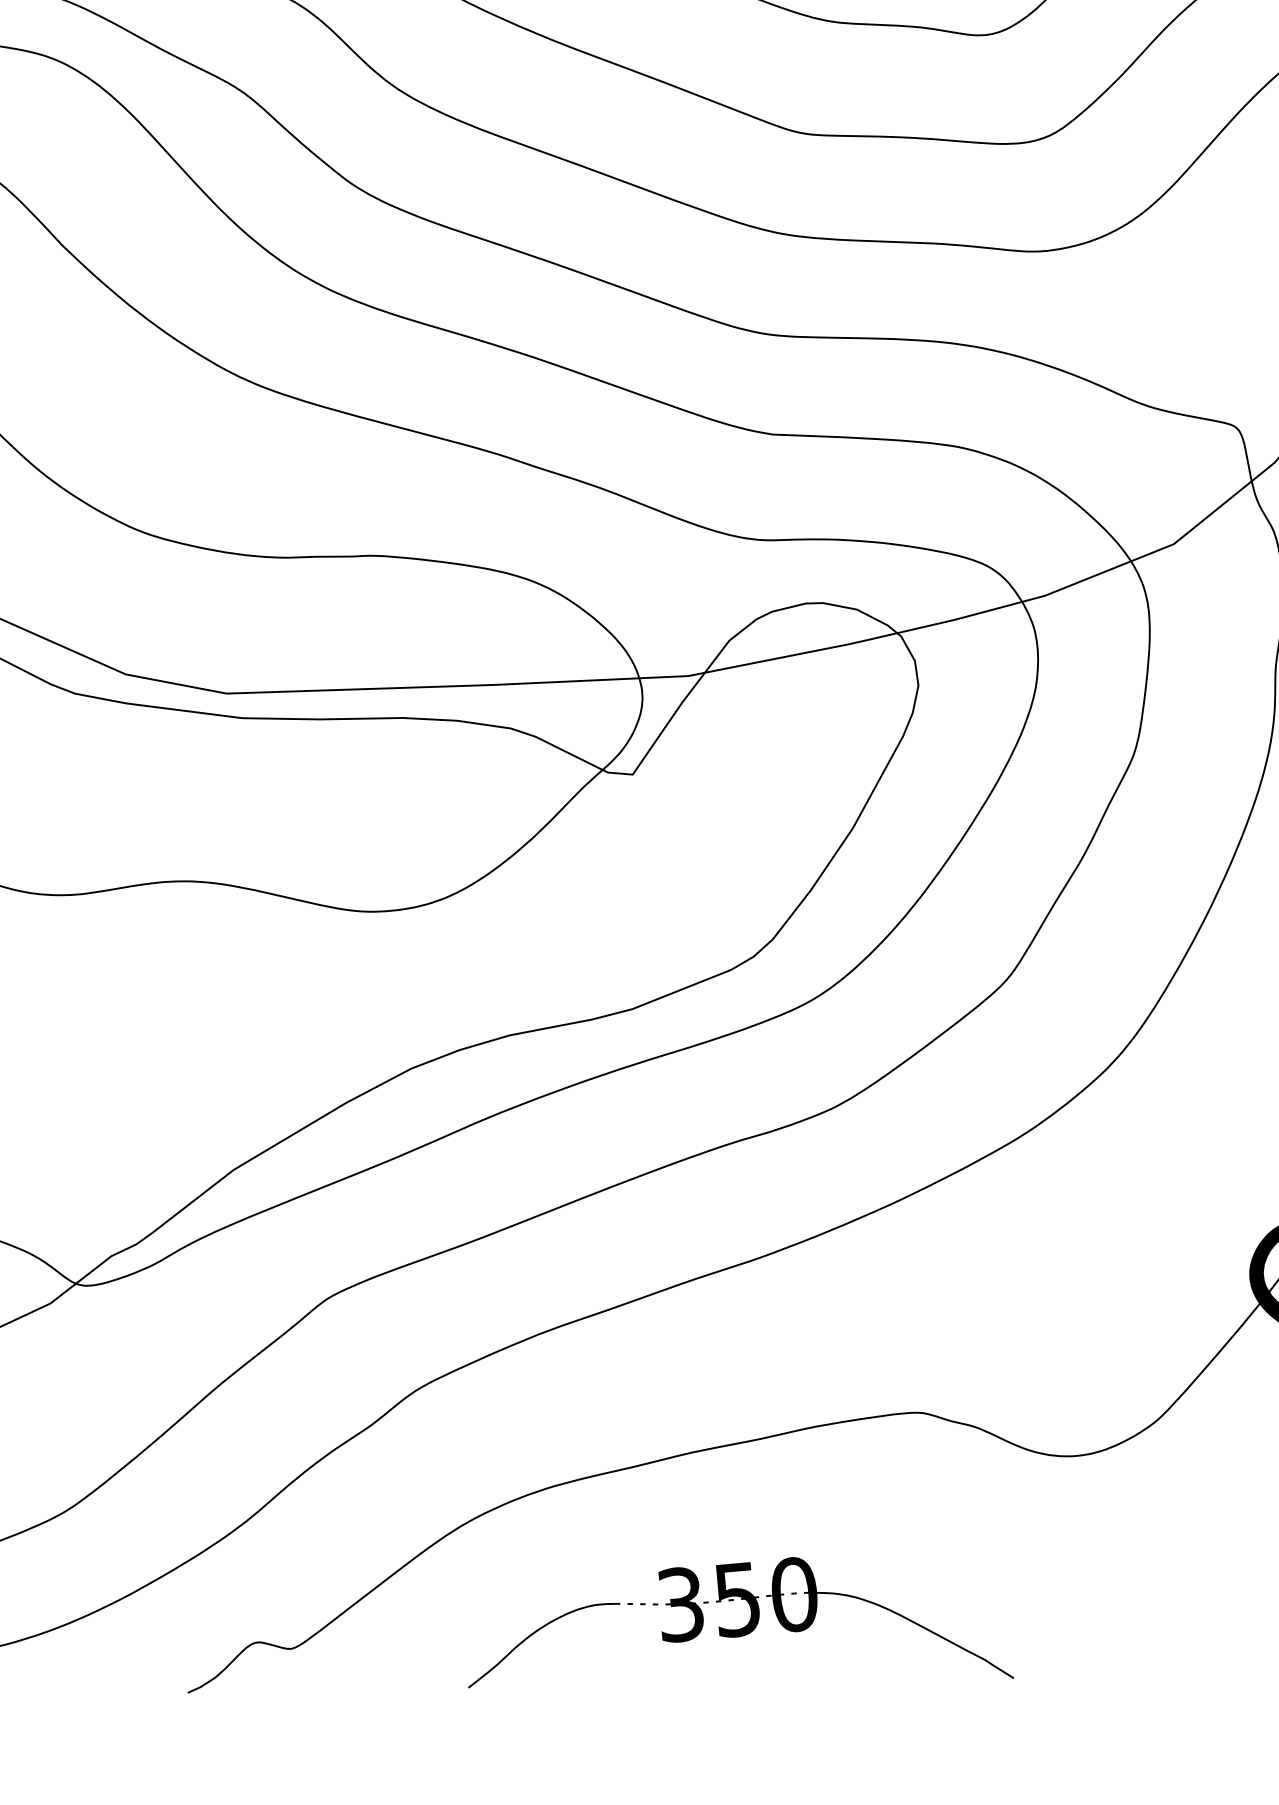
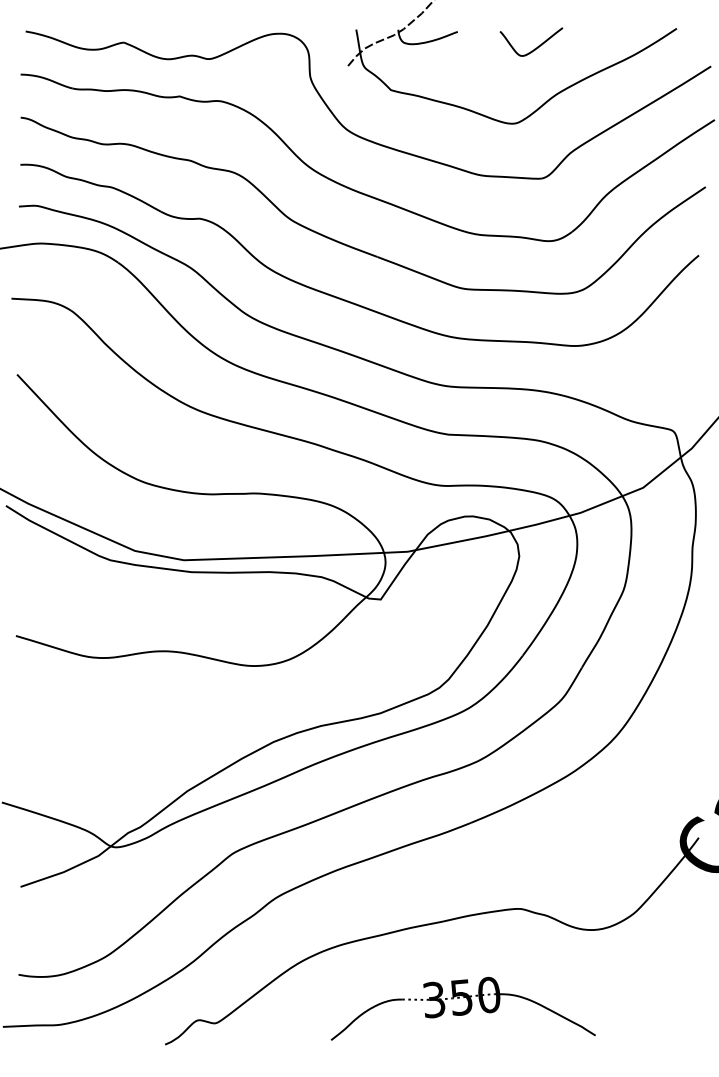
part: (739, 1622) -> (462, 1008), moved

